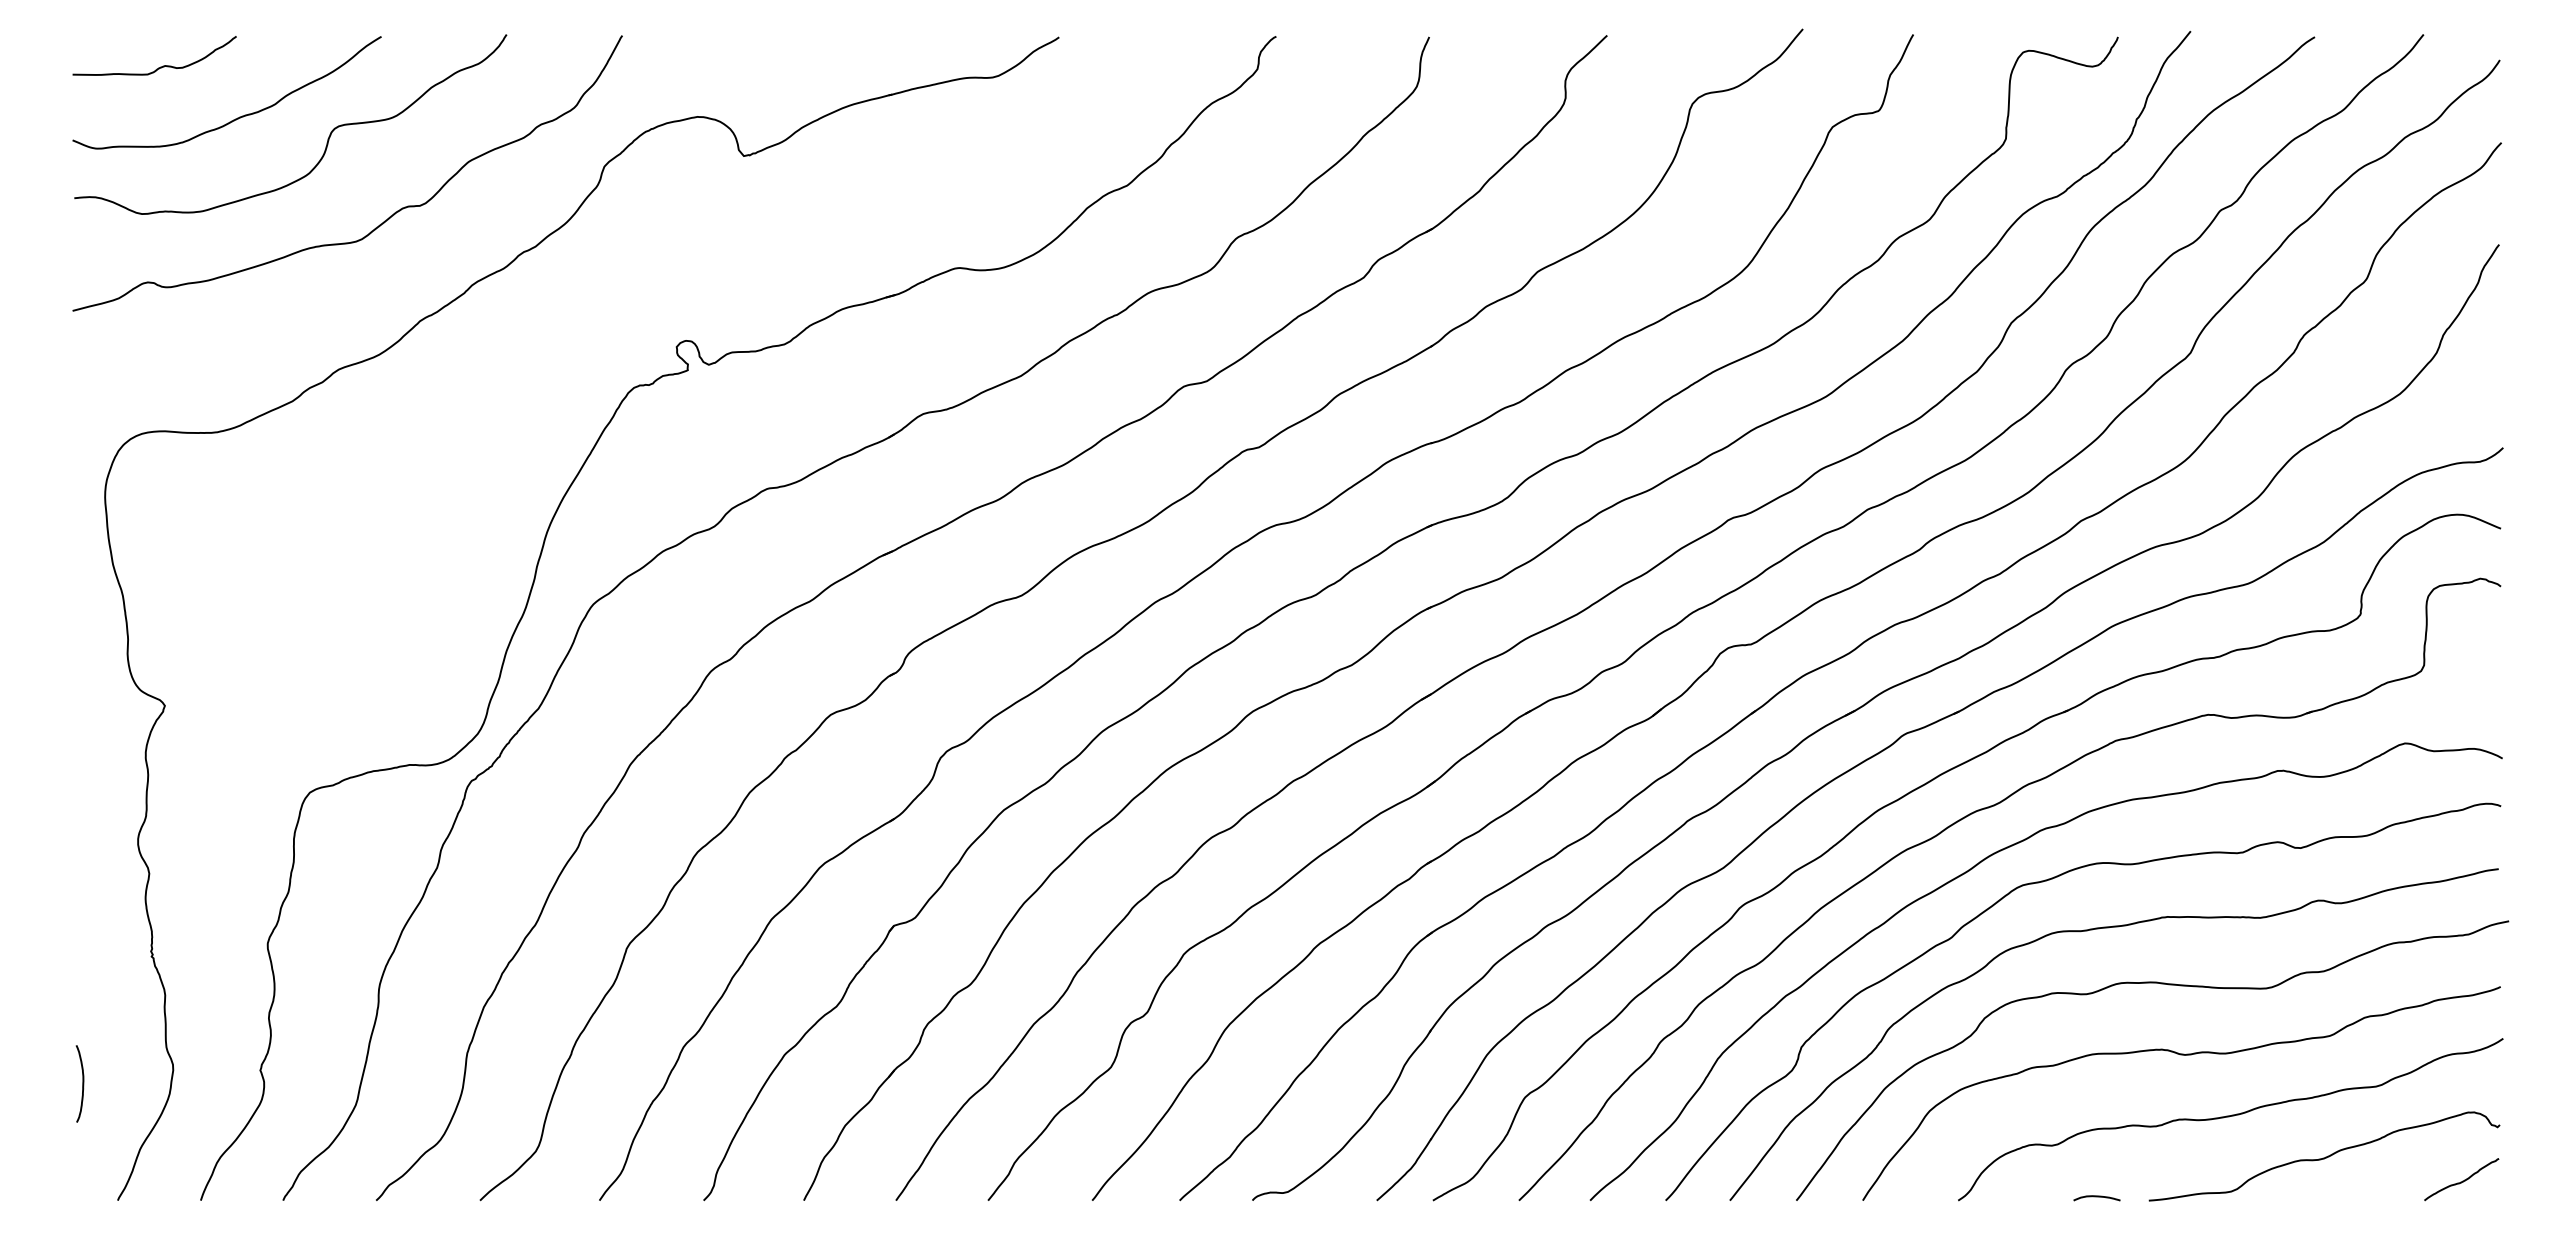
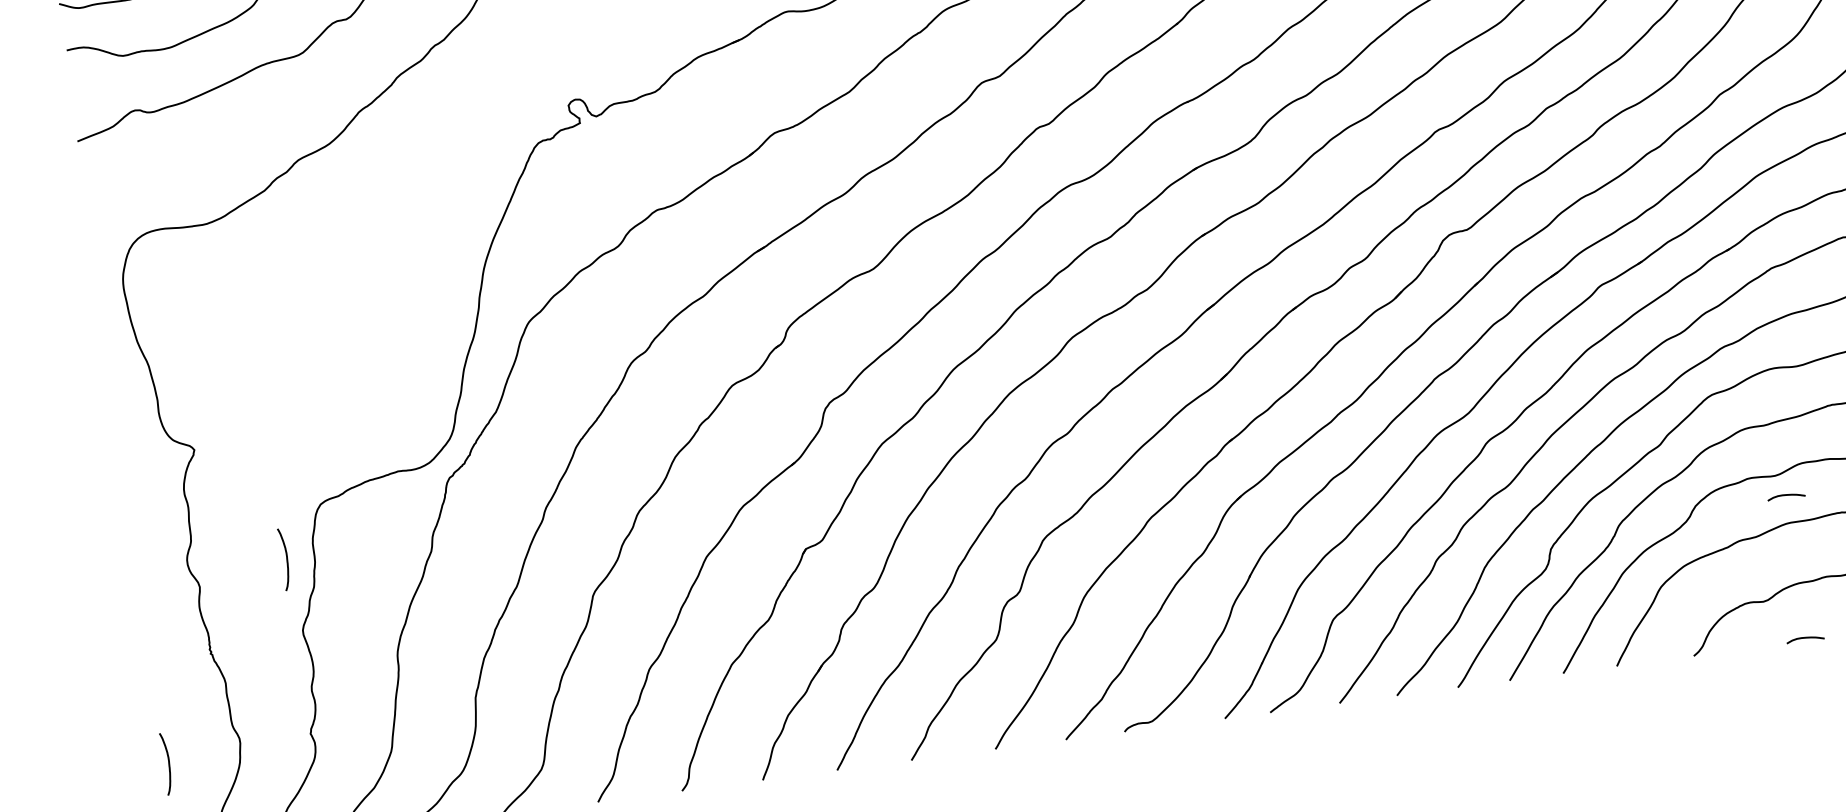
curve: (259, 853) -> (286, 558), added
curve: (2096, 1020) -> (1785, 495), added

